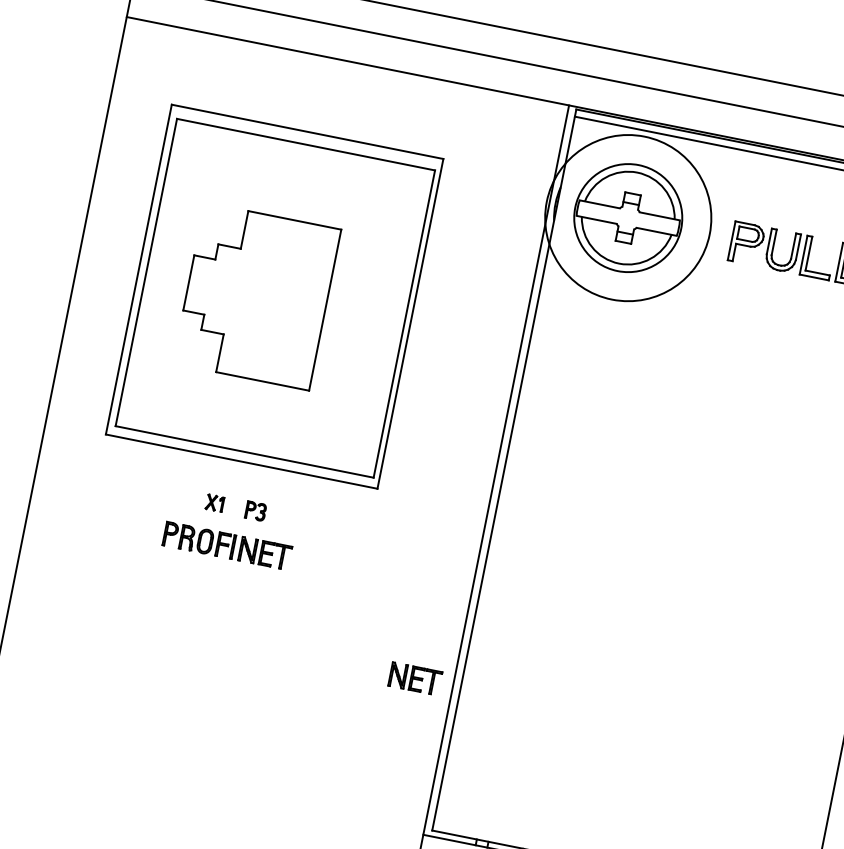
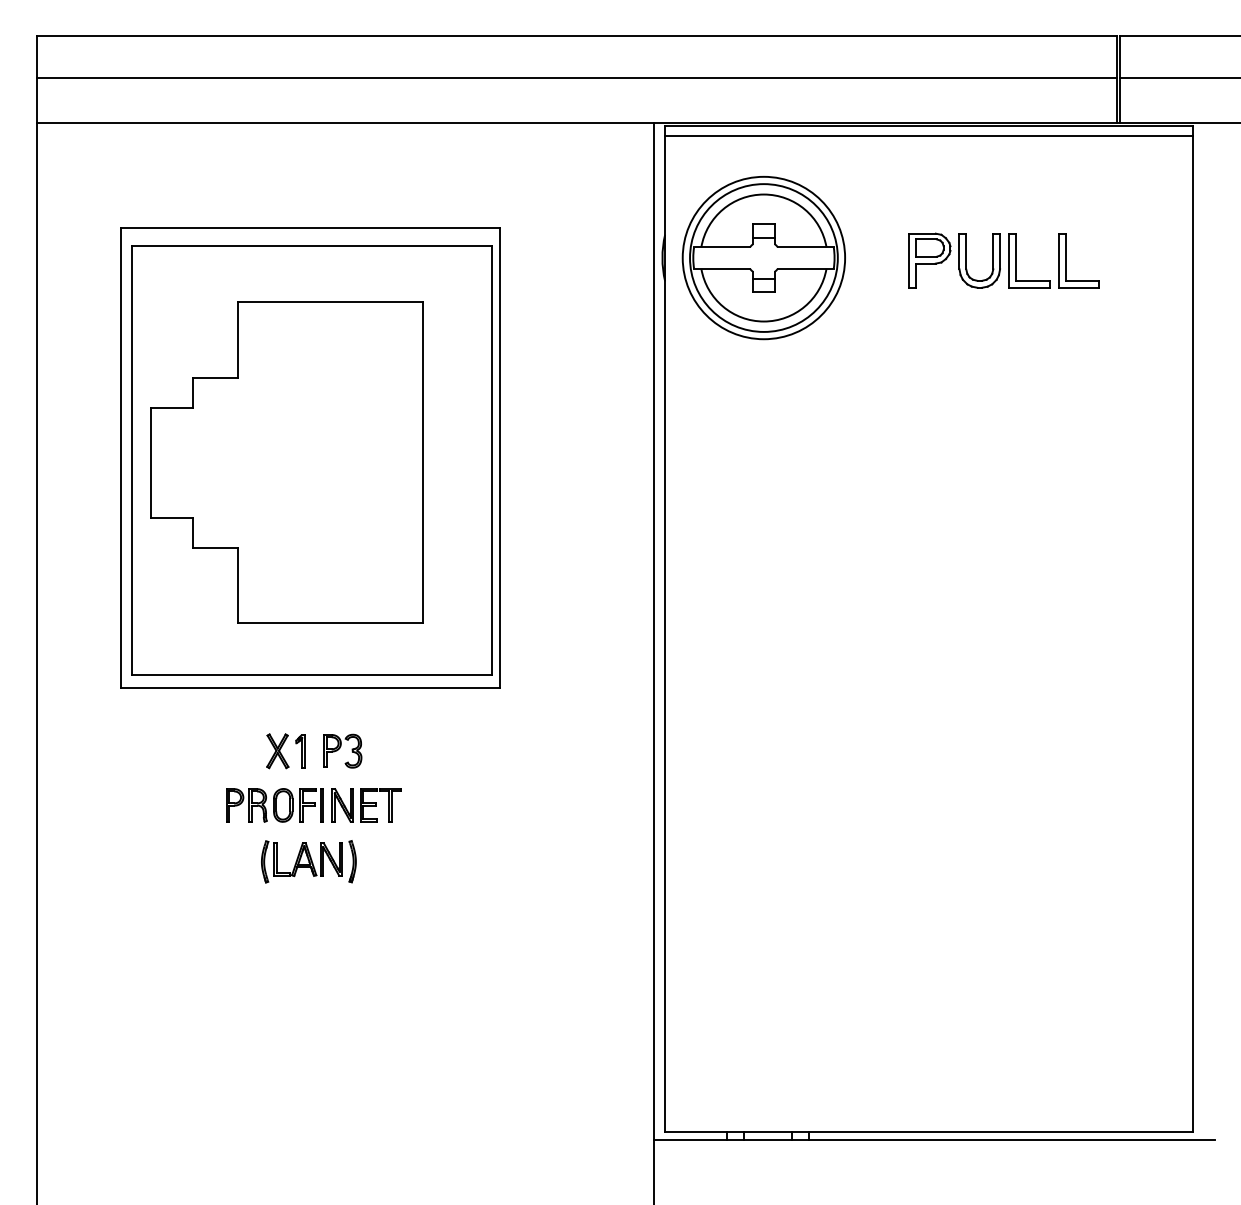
circle: (628, 217) -> (763, 257), size x0.71
part: (256, 296) -> (286, 462), size x1.43
part: (214, 503) -> (285, 751), size x1.67
part: (255, 510) -> (342, 750), size x1.43
part: (215, 585) -> (308, 861), added
part: (415, 678) -> (601, 933), removed

